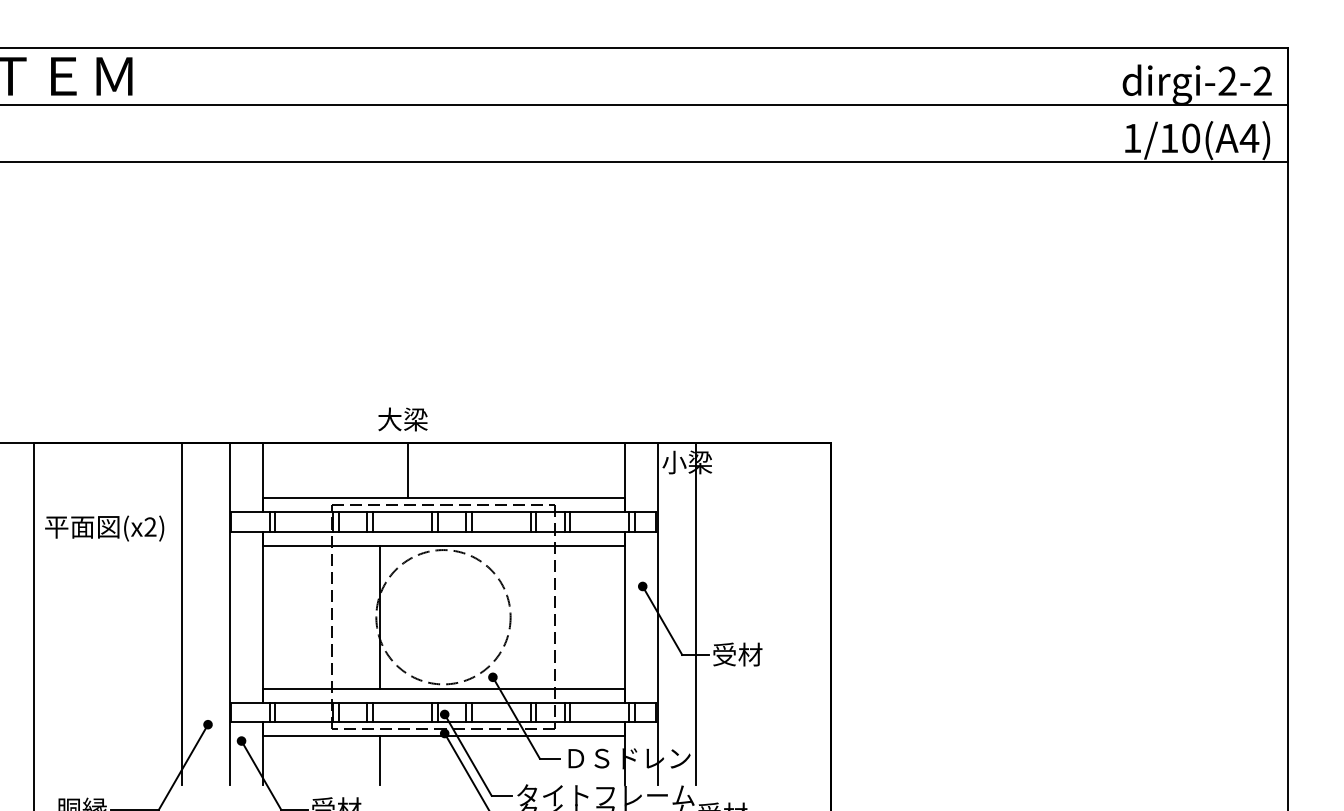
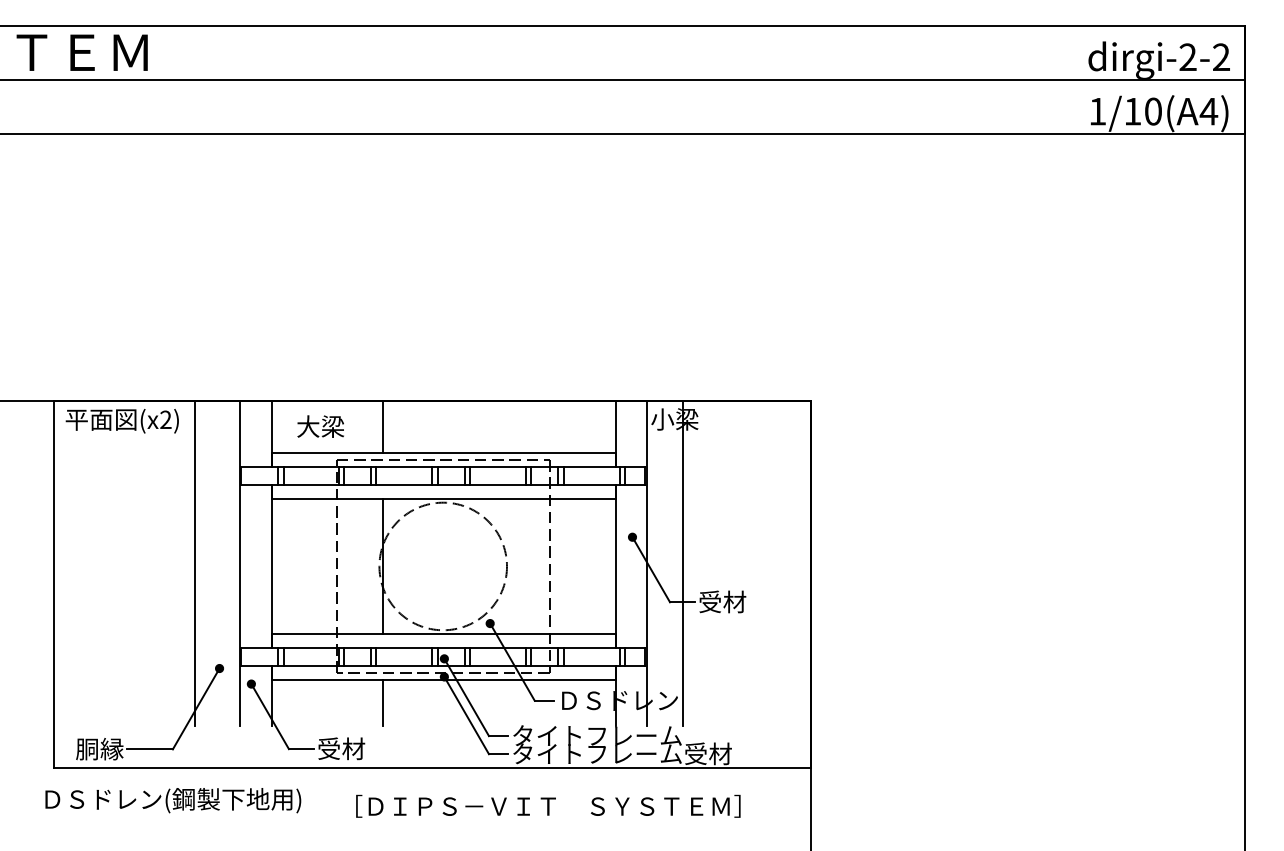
text: (402, 419) -> (320, 426), moved
line: (407, 470) -> (382, 427), moved
text: (103, 528) -> (121, 421), moved

